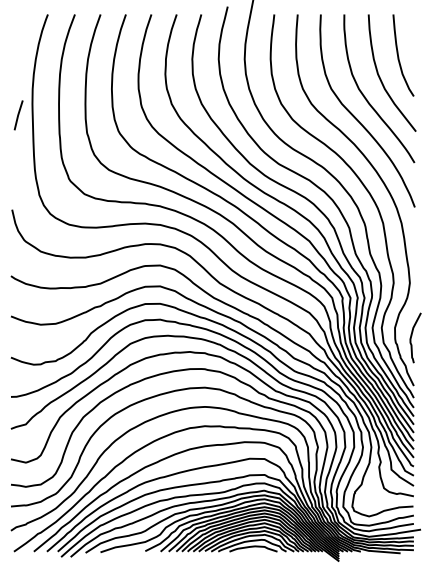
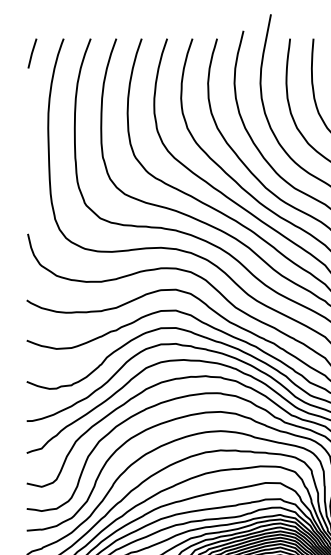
line: (18, 115) -> (32, 53), moved

